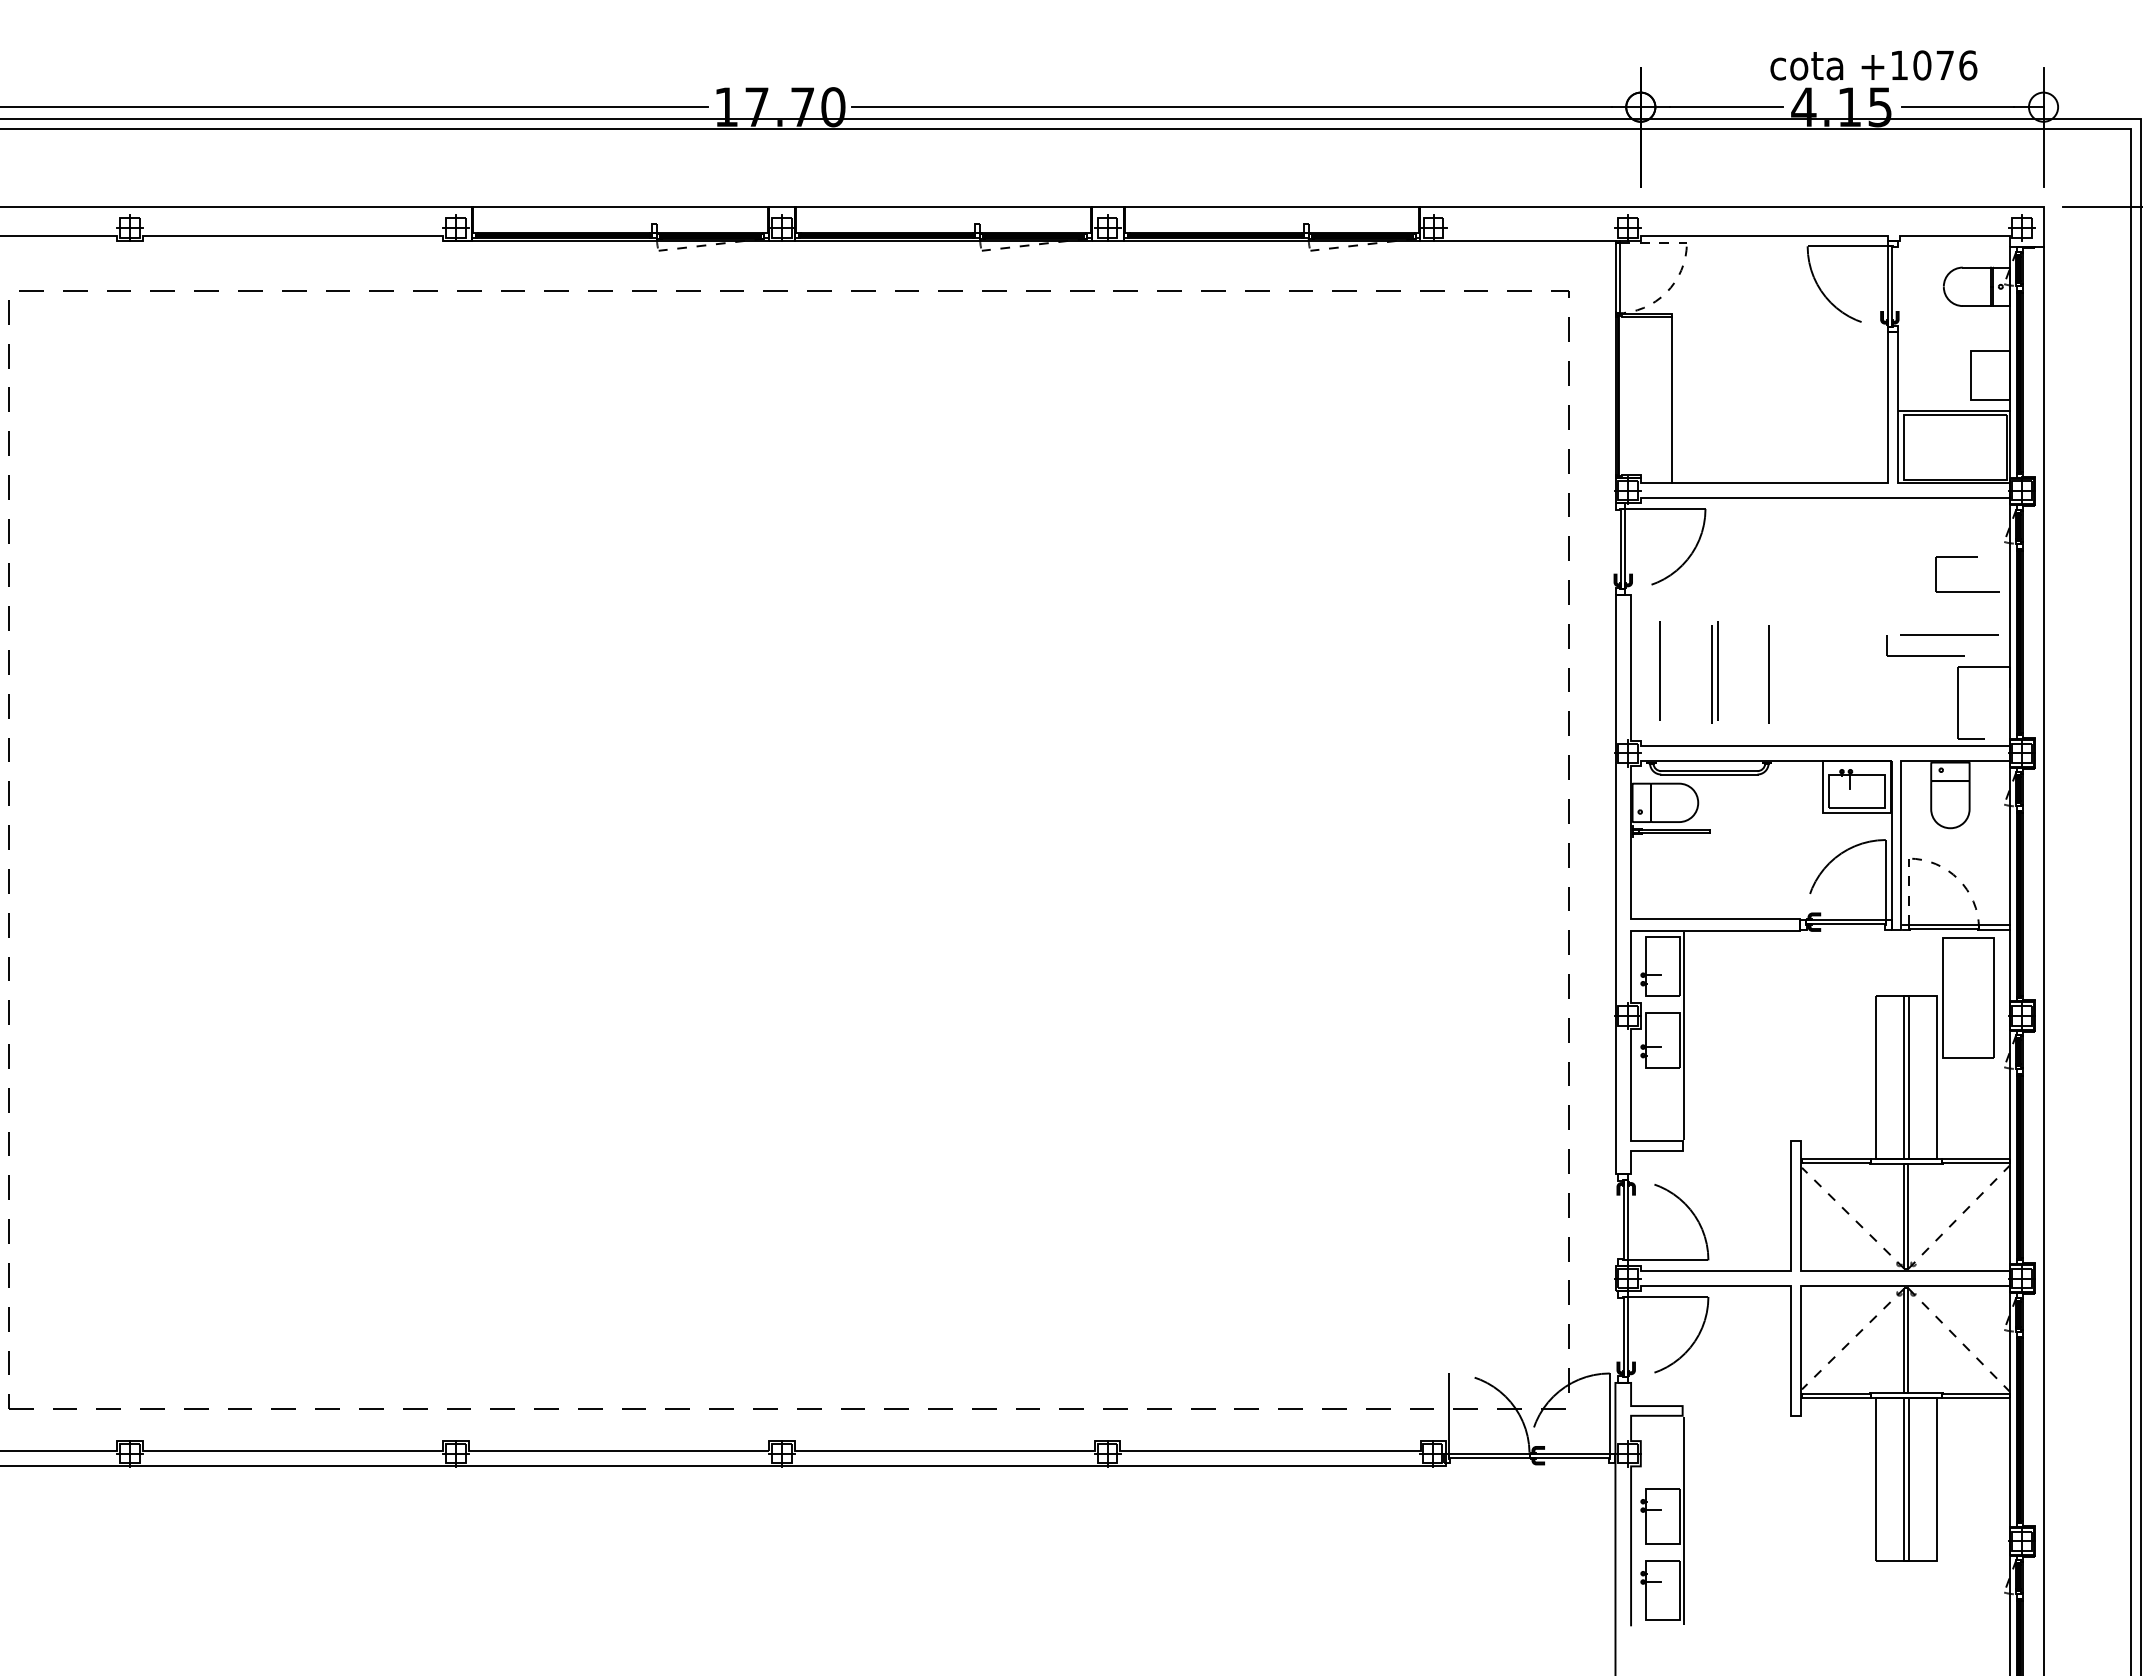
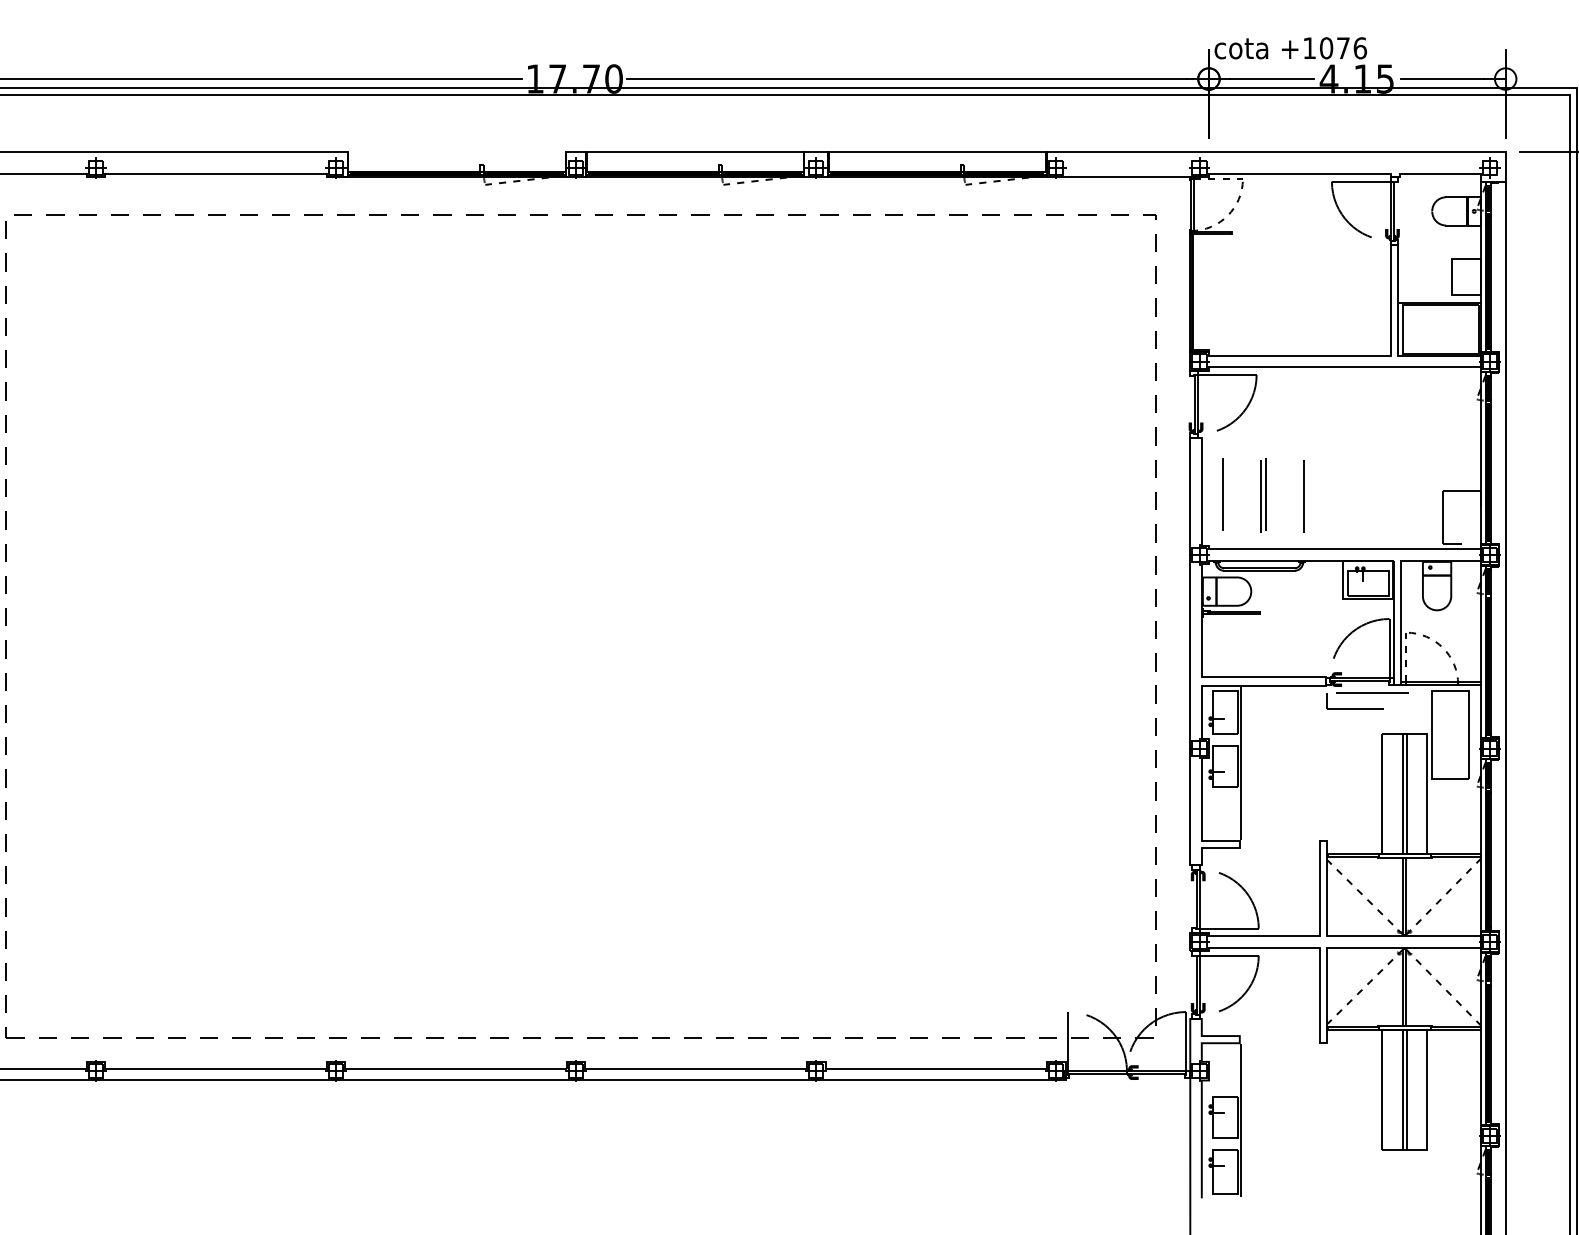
text: (1873, 65) -> (1290, 48), moved
line: (619, 206) -> (456, 152), removed
line: (1671, 399) -> (1231, 294), removed
part: (1967, 557) -> (1449, 410), removed
part: (1942, 635) -> (1367, 693), moved

